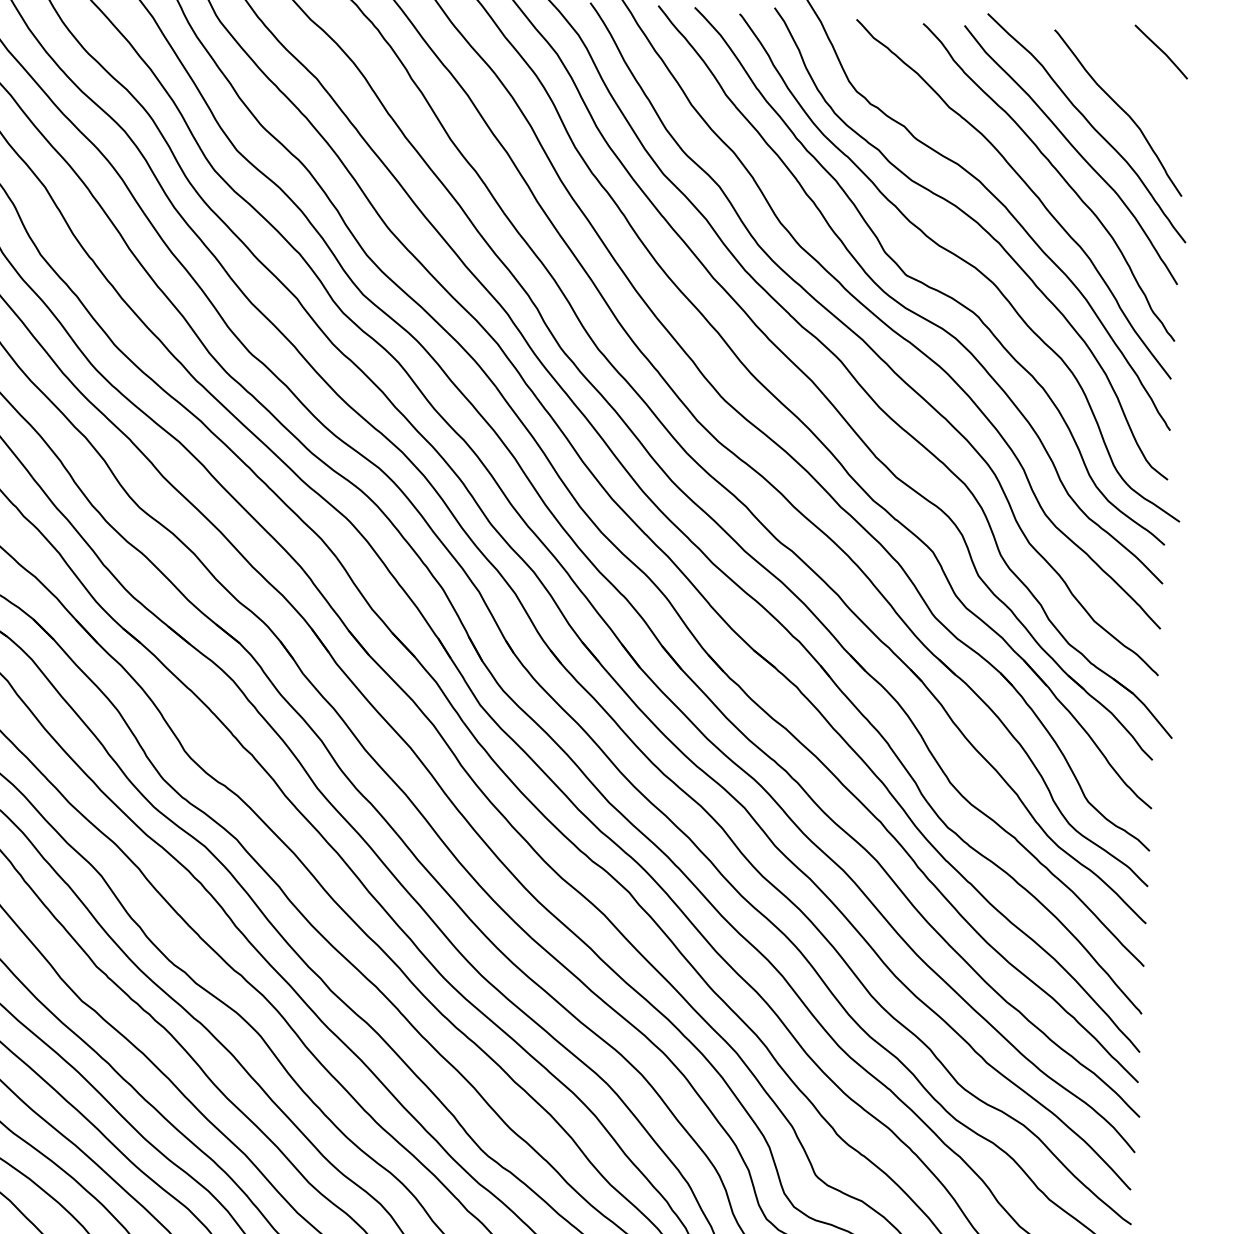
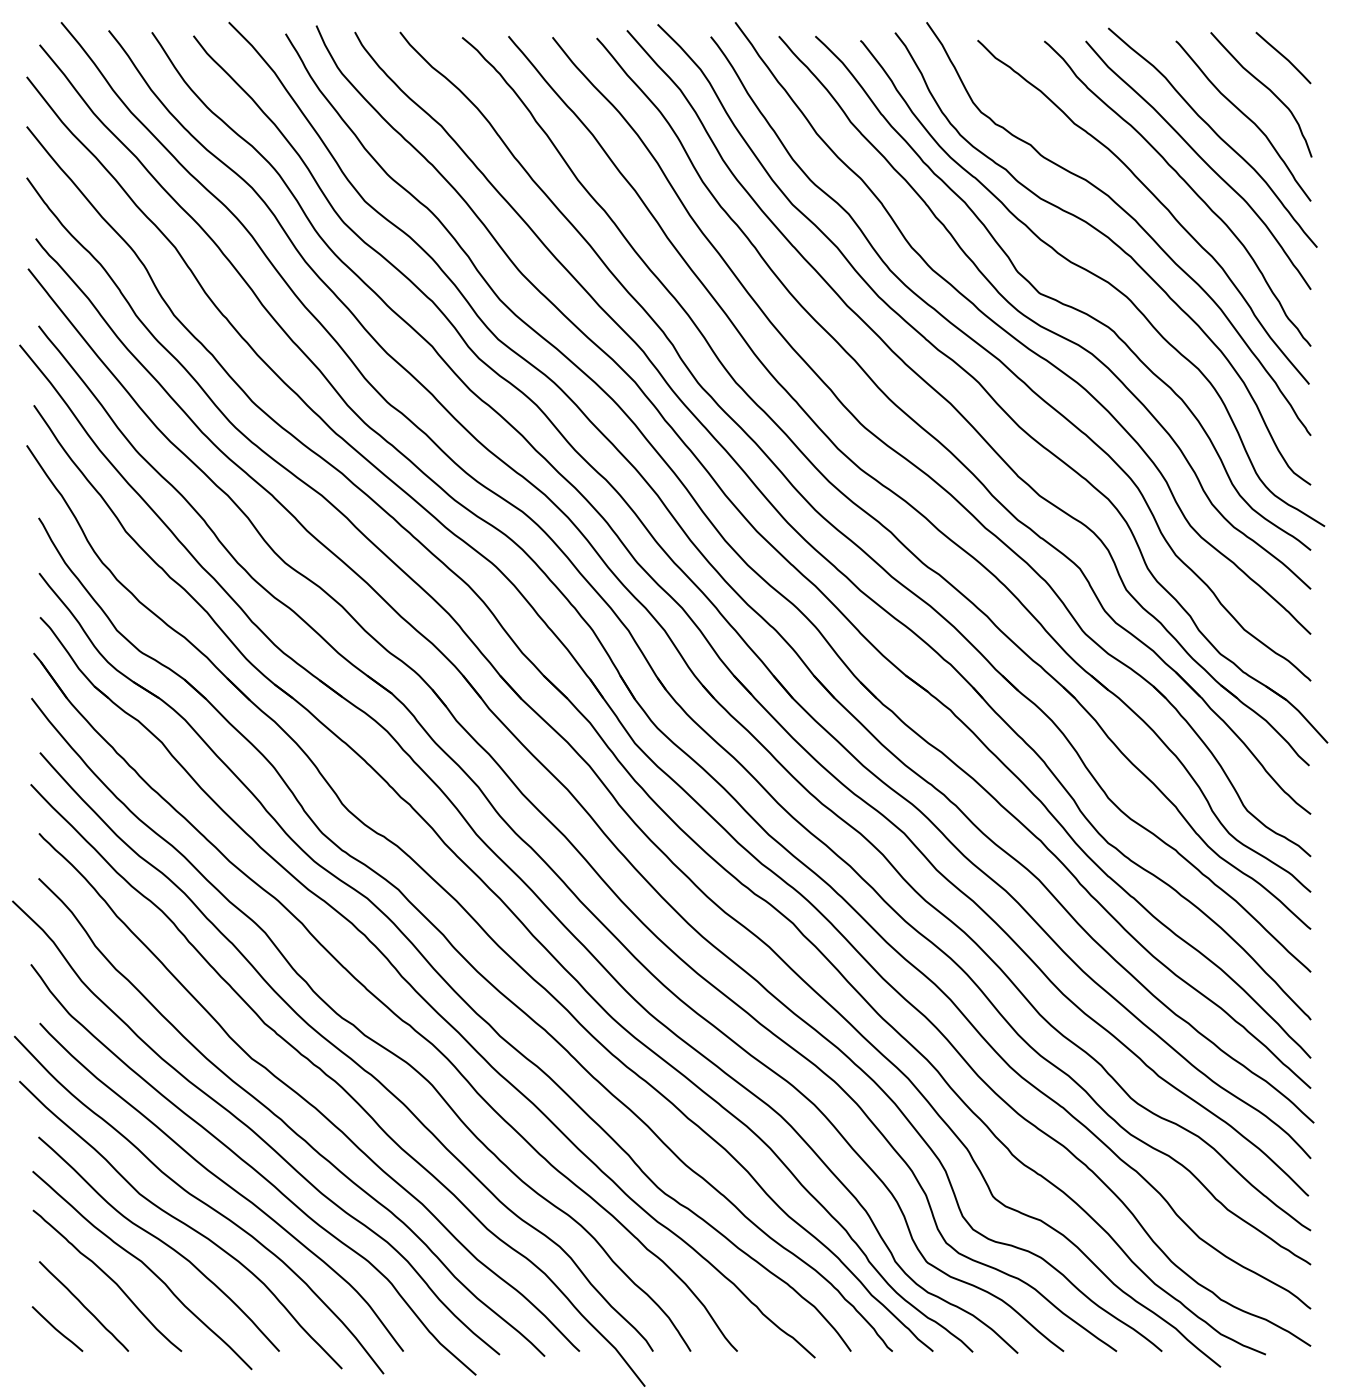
curve: (1142, 81) -> (1266, 88), added

